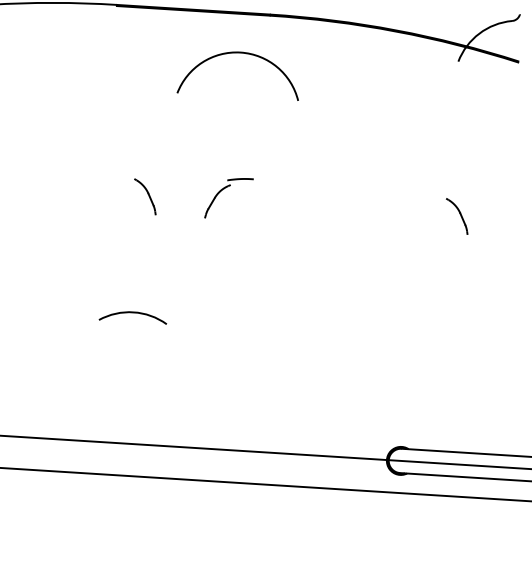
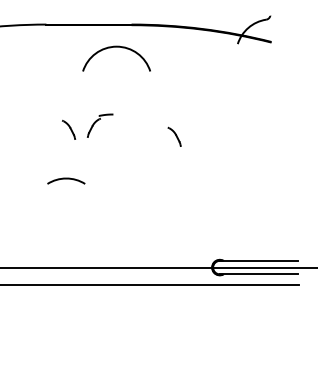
part: (229, 197) -> (100, 125), moved
part: (457, 215) -> (174, 136), moved
arc: (133, 314) -> (66, 179), moved

